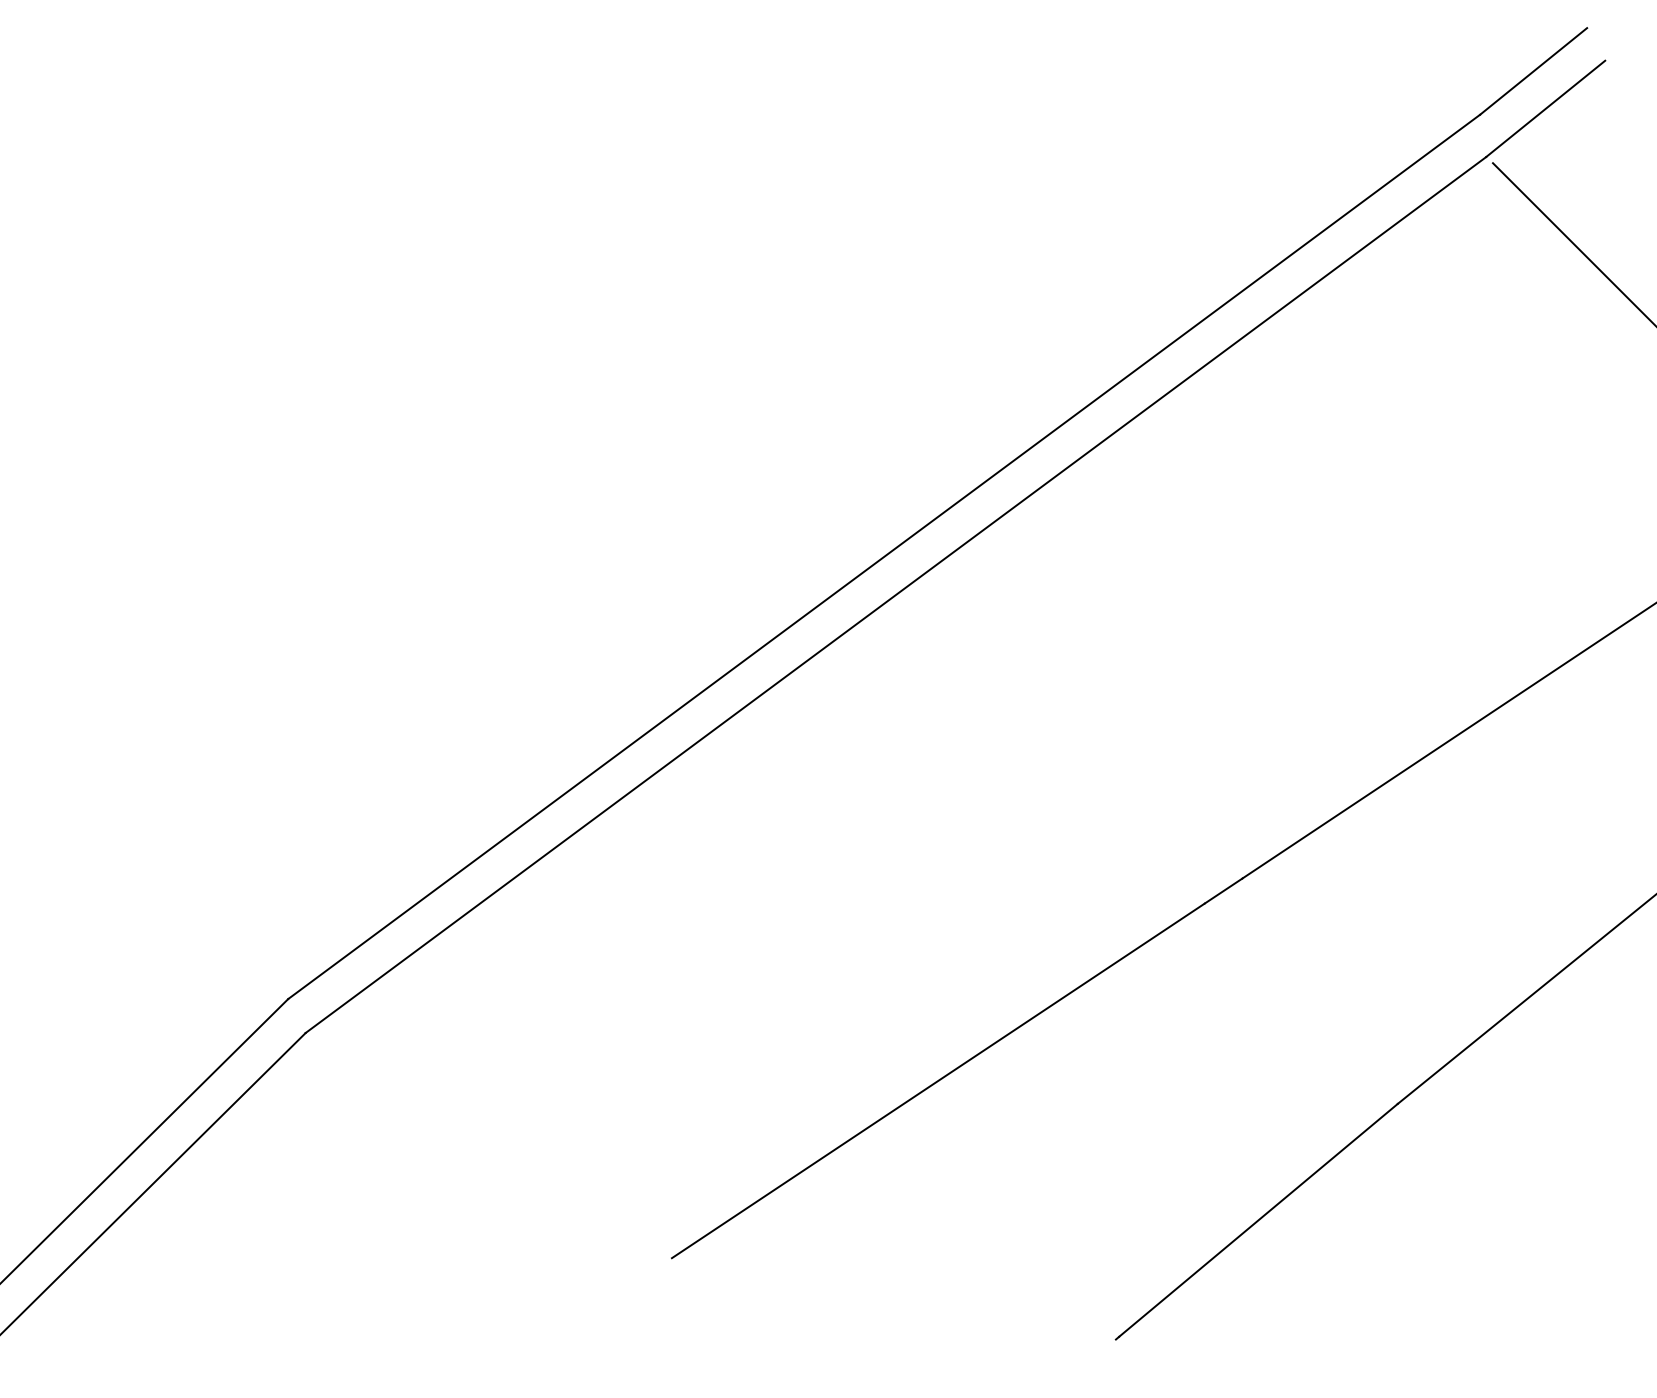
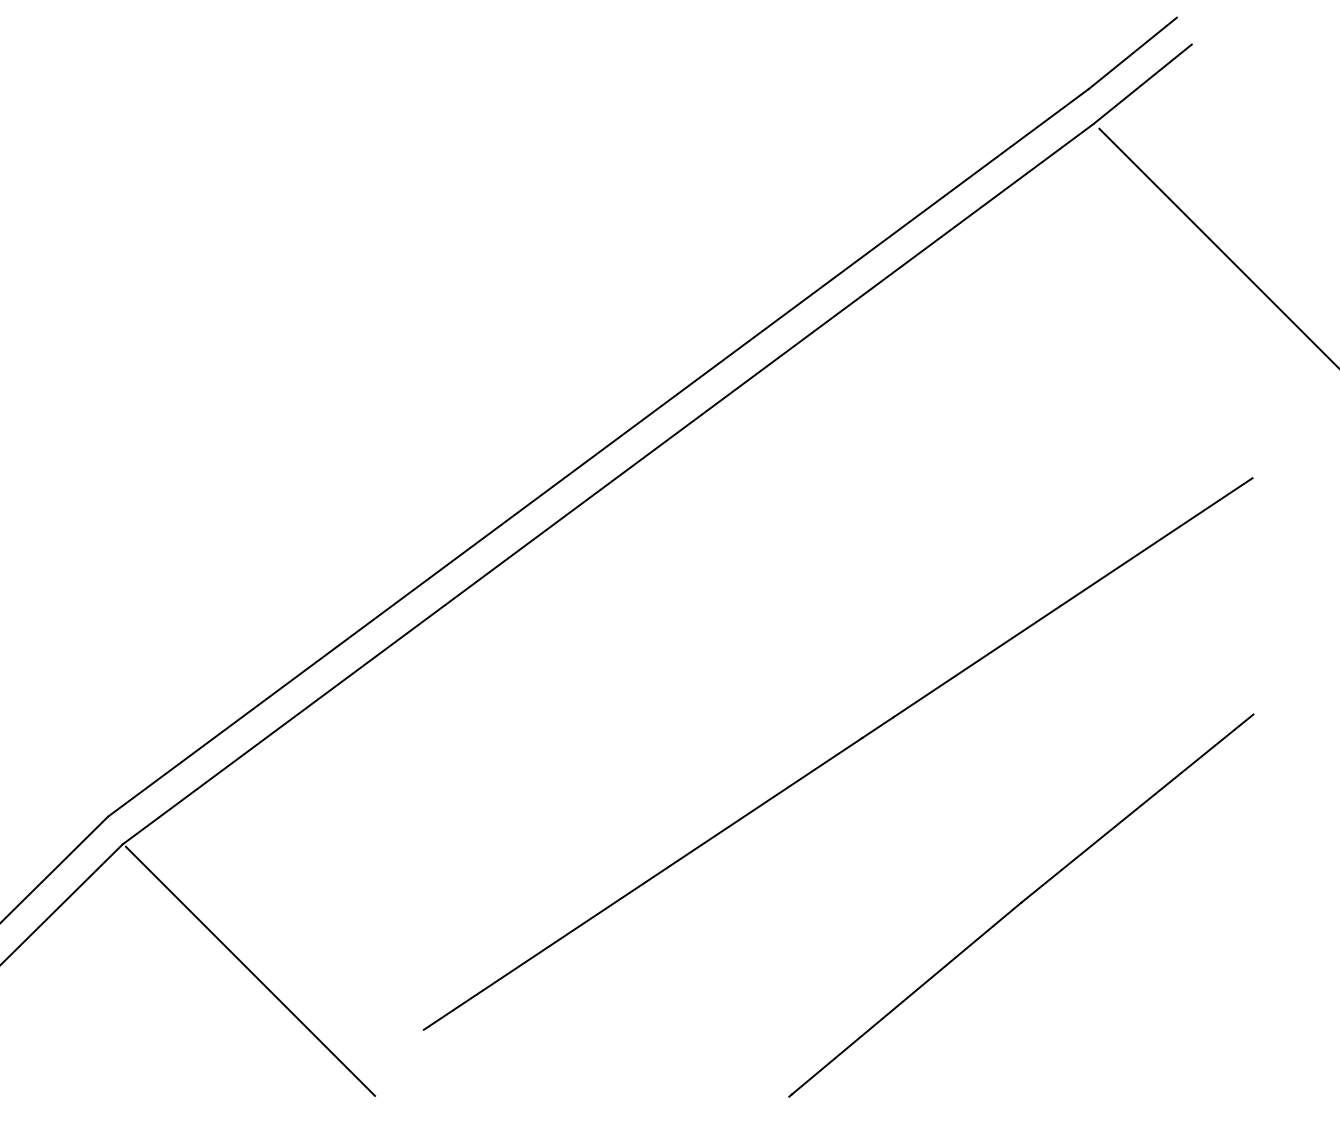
line: (460, 1186) -> (249, 970), added

